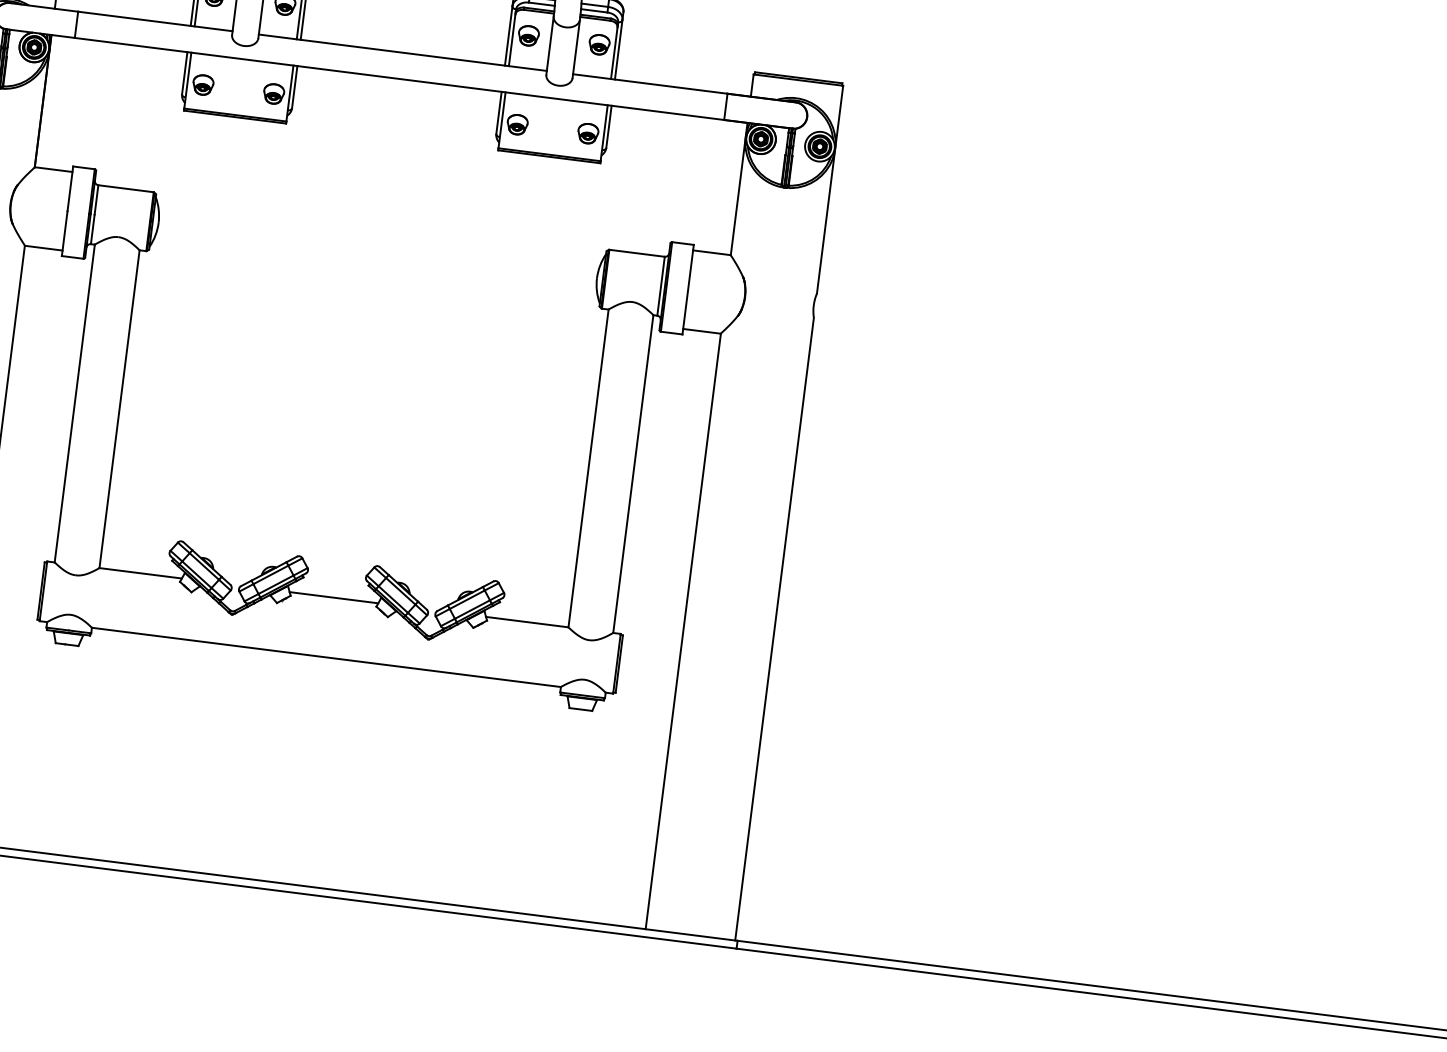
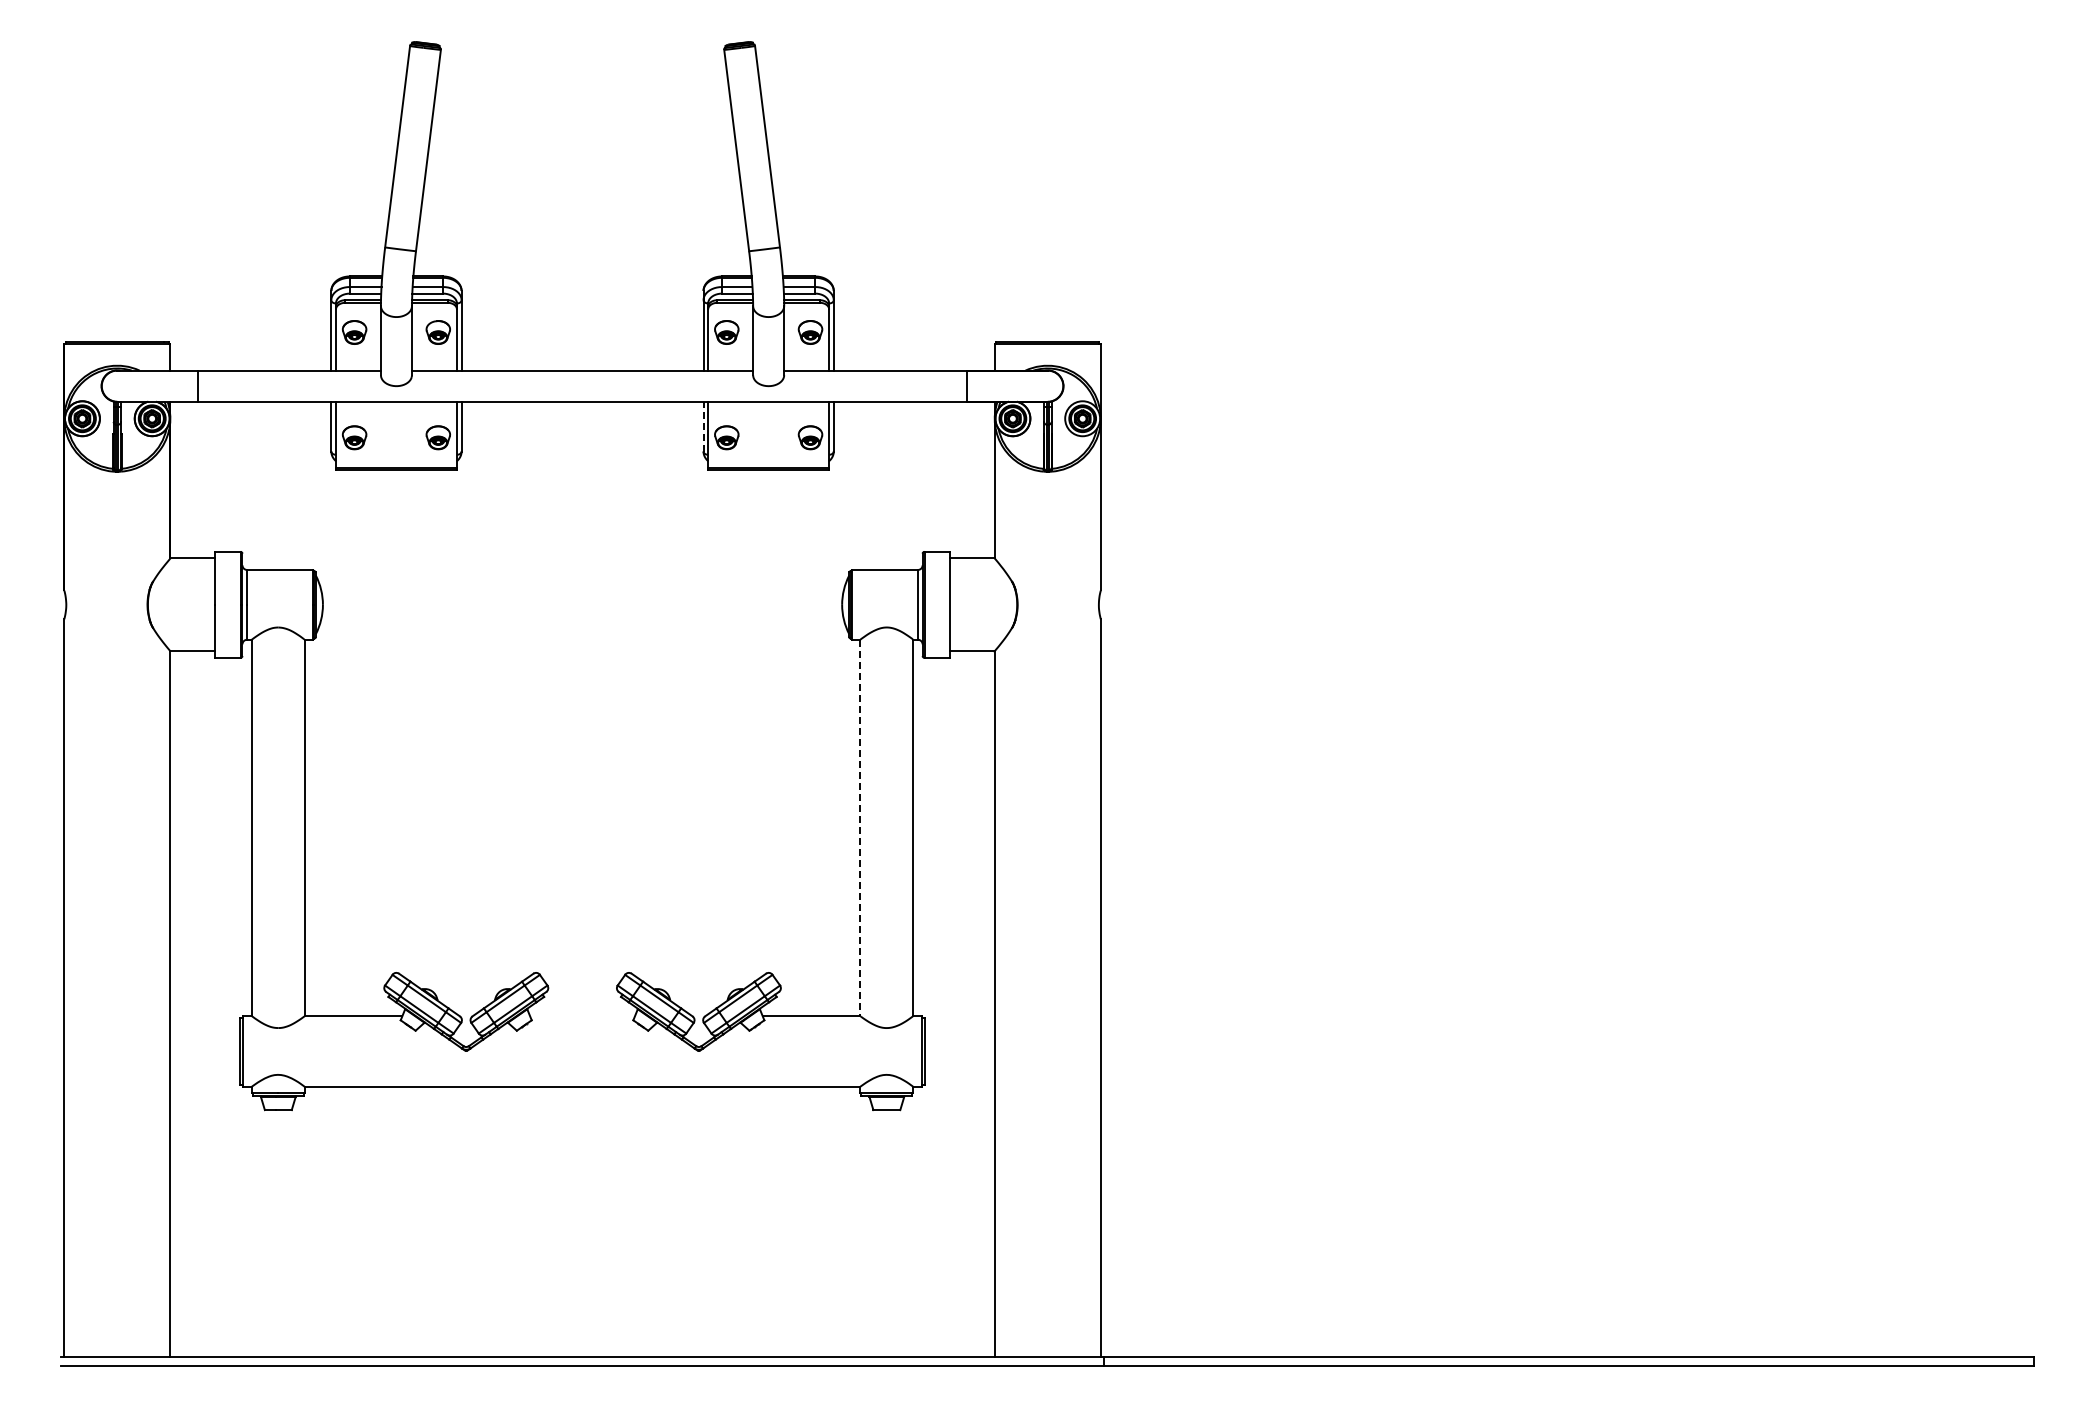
line: (498, 112) -> (703, 426), solid -> dashed
line: (588, 468) -> (860, 828), solid -> dashed
line: (333, 598) -> (582, 1016), removed

